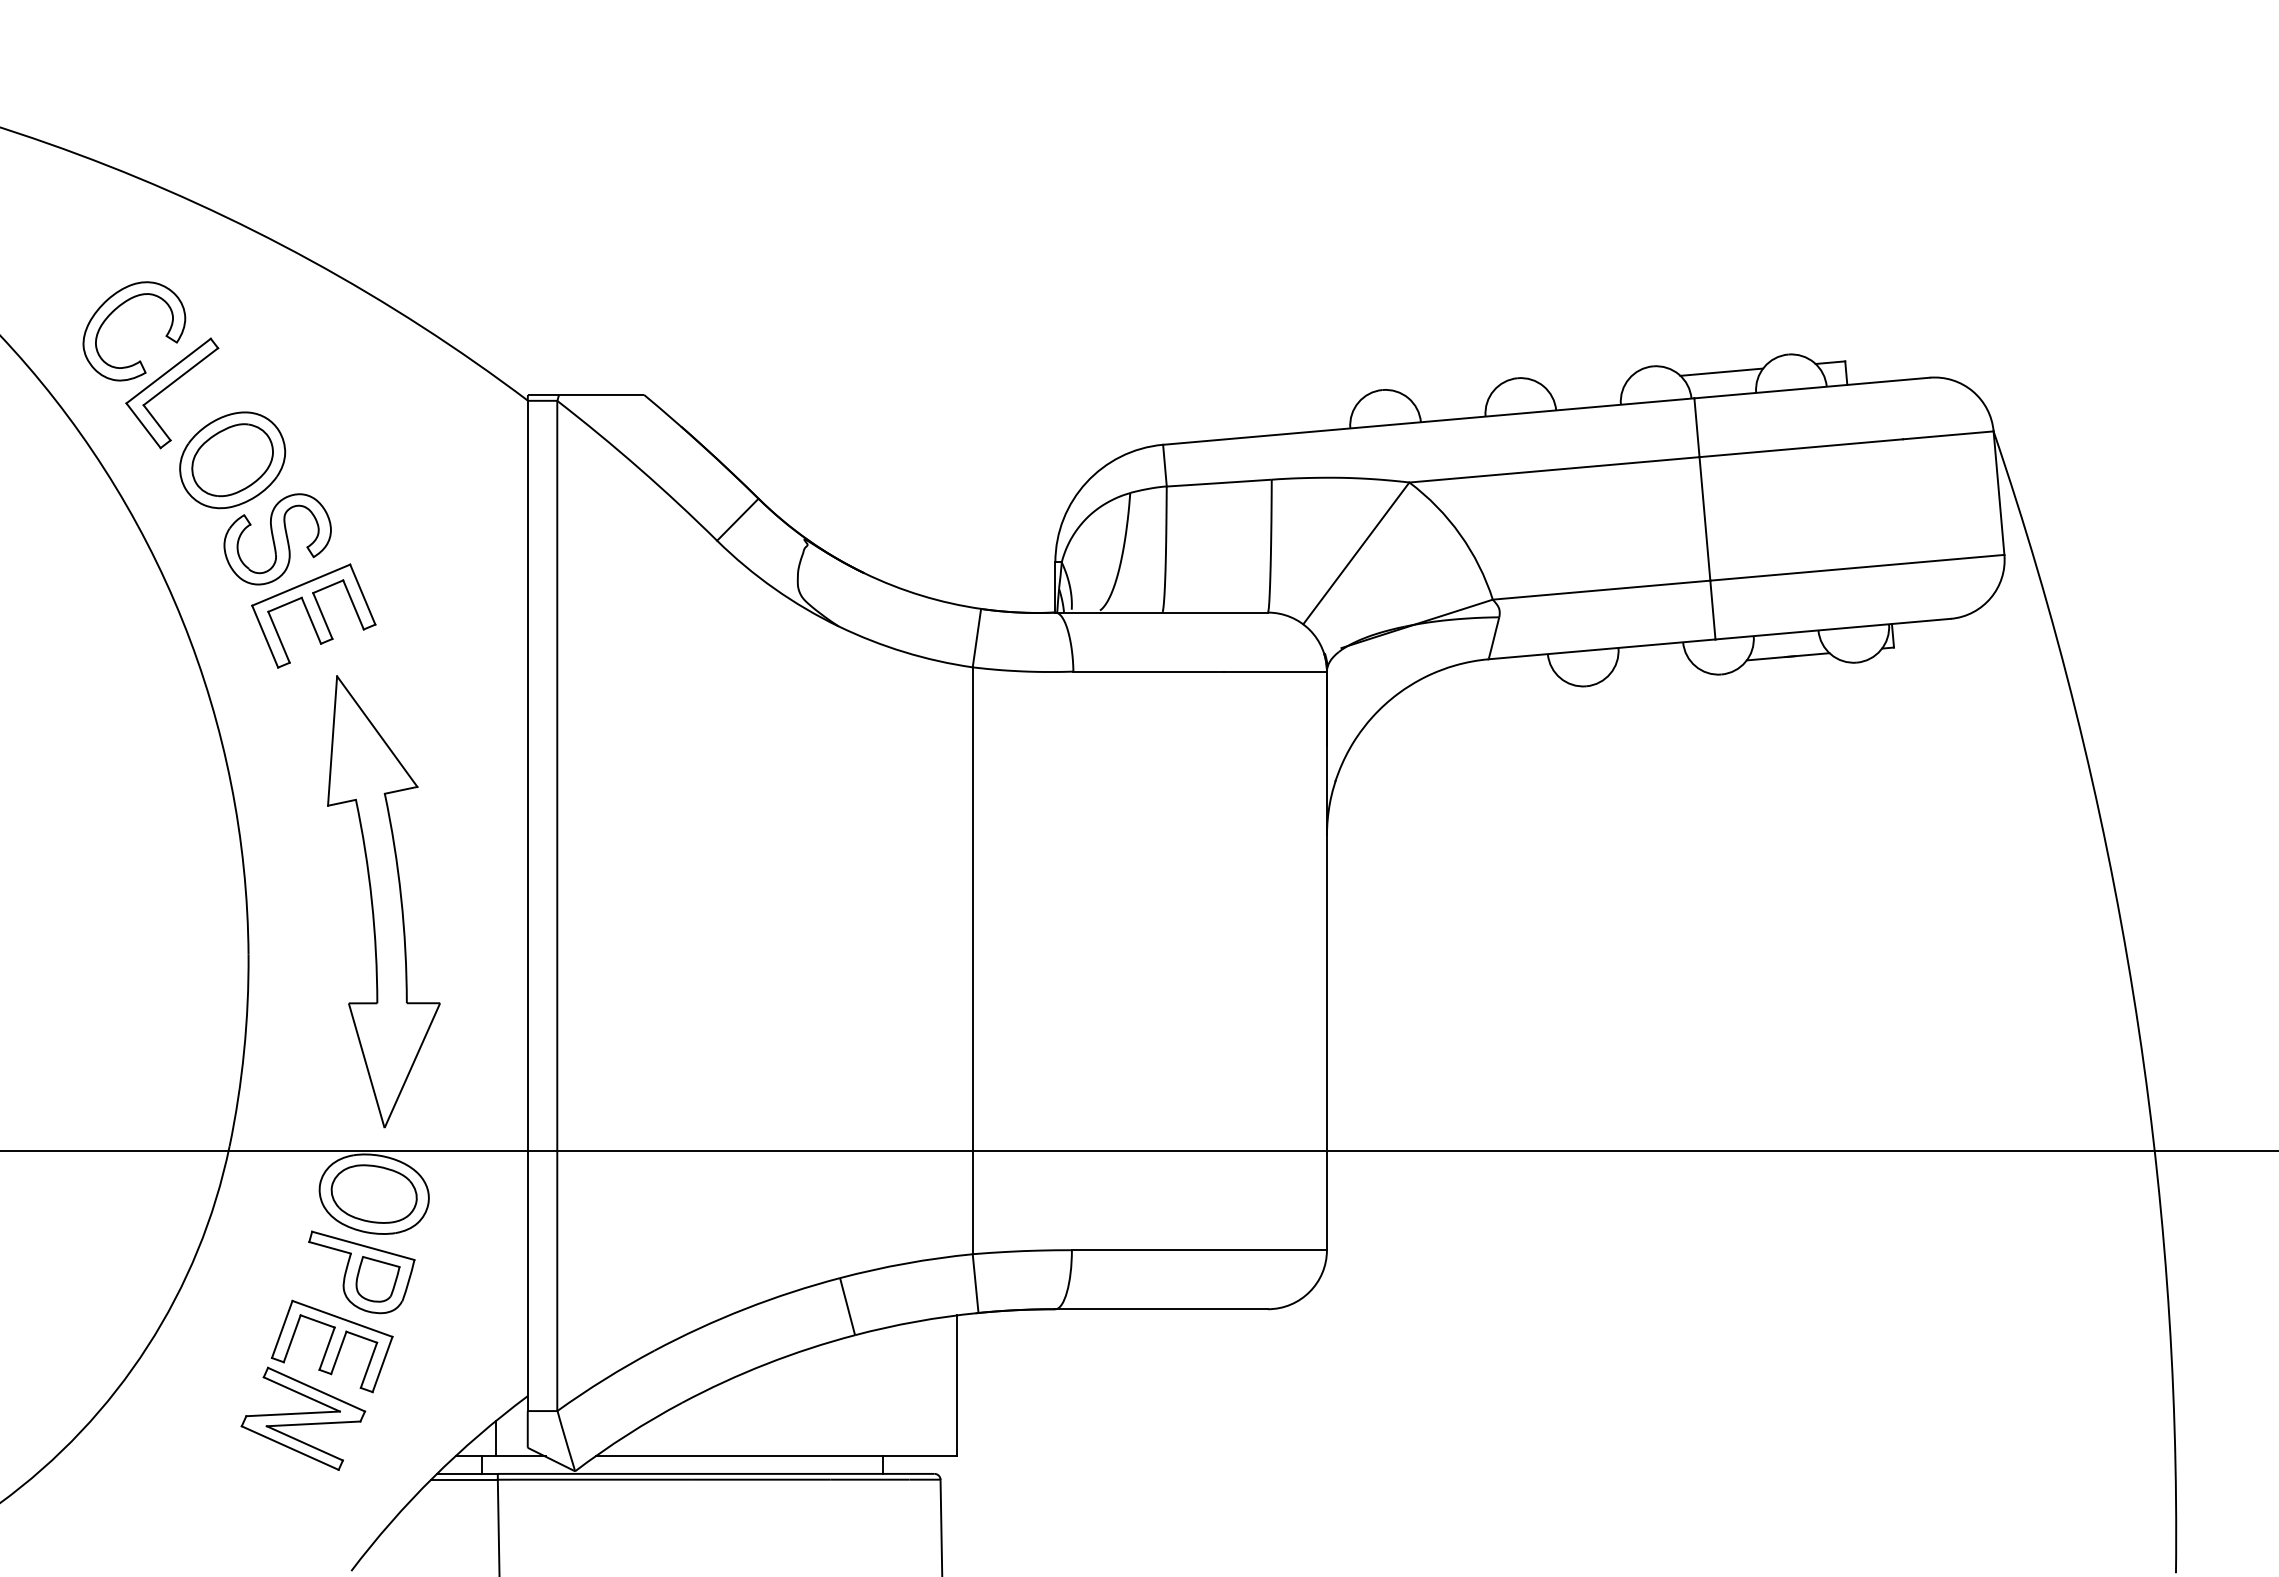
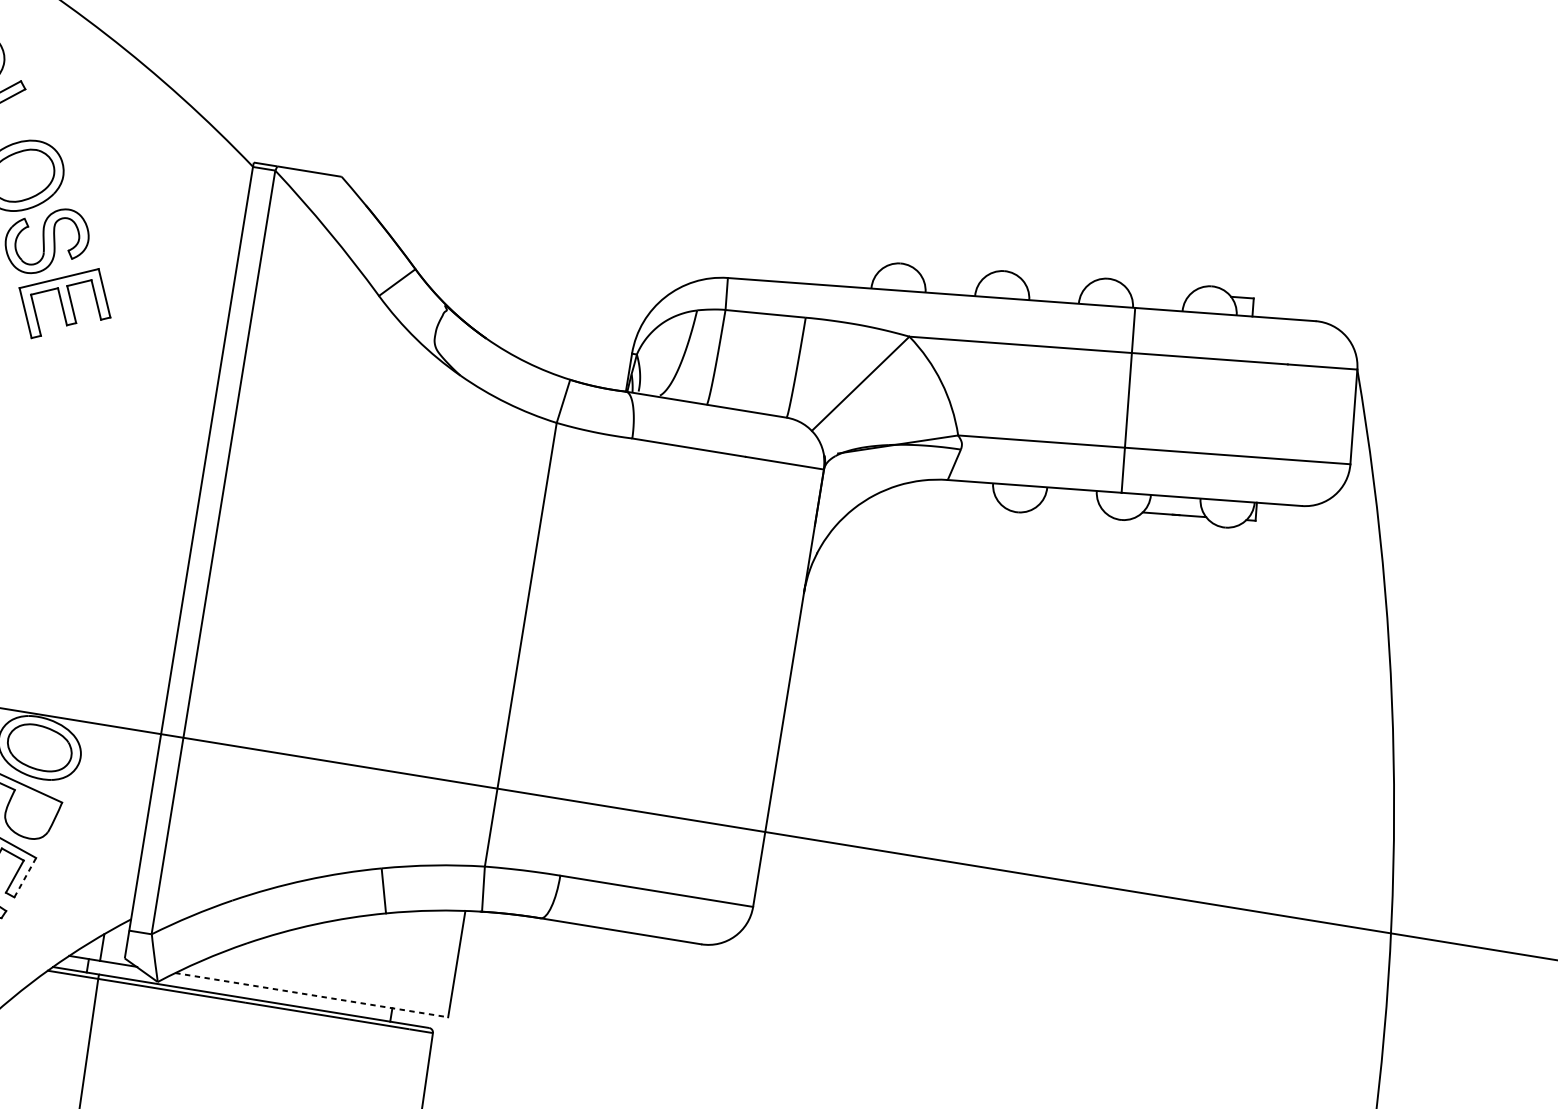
line: (1721, 371) -> (1158, 290), removed
part: (383, 901) -> (82, 527), removed
part: (377, 1279) -> (31, 812), removed
line: (382, 1364) -> (25, 877), solid -> dashed
line: (776, 1456) -> (311, 995), solid -> dashed

